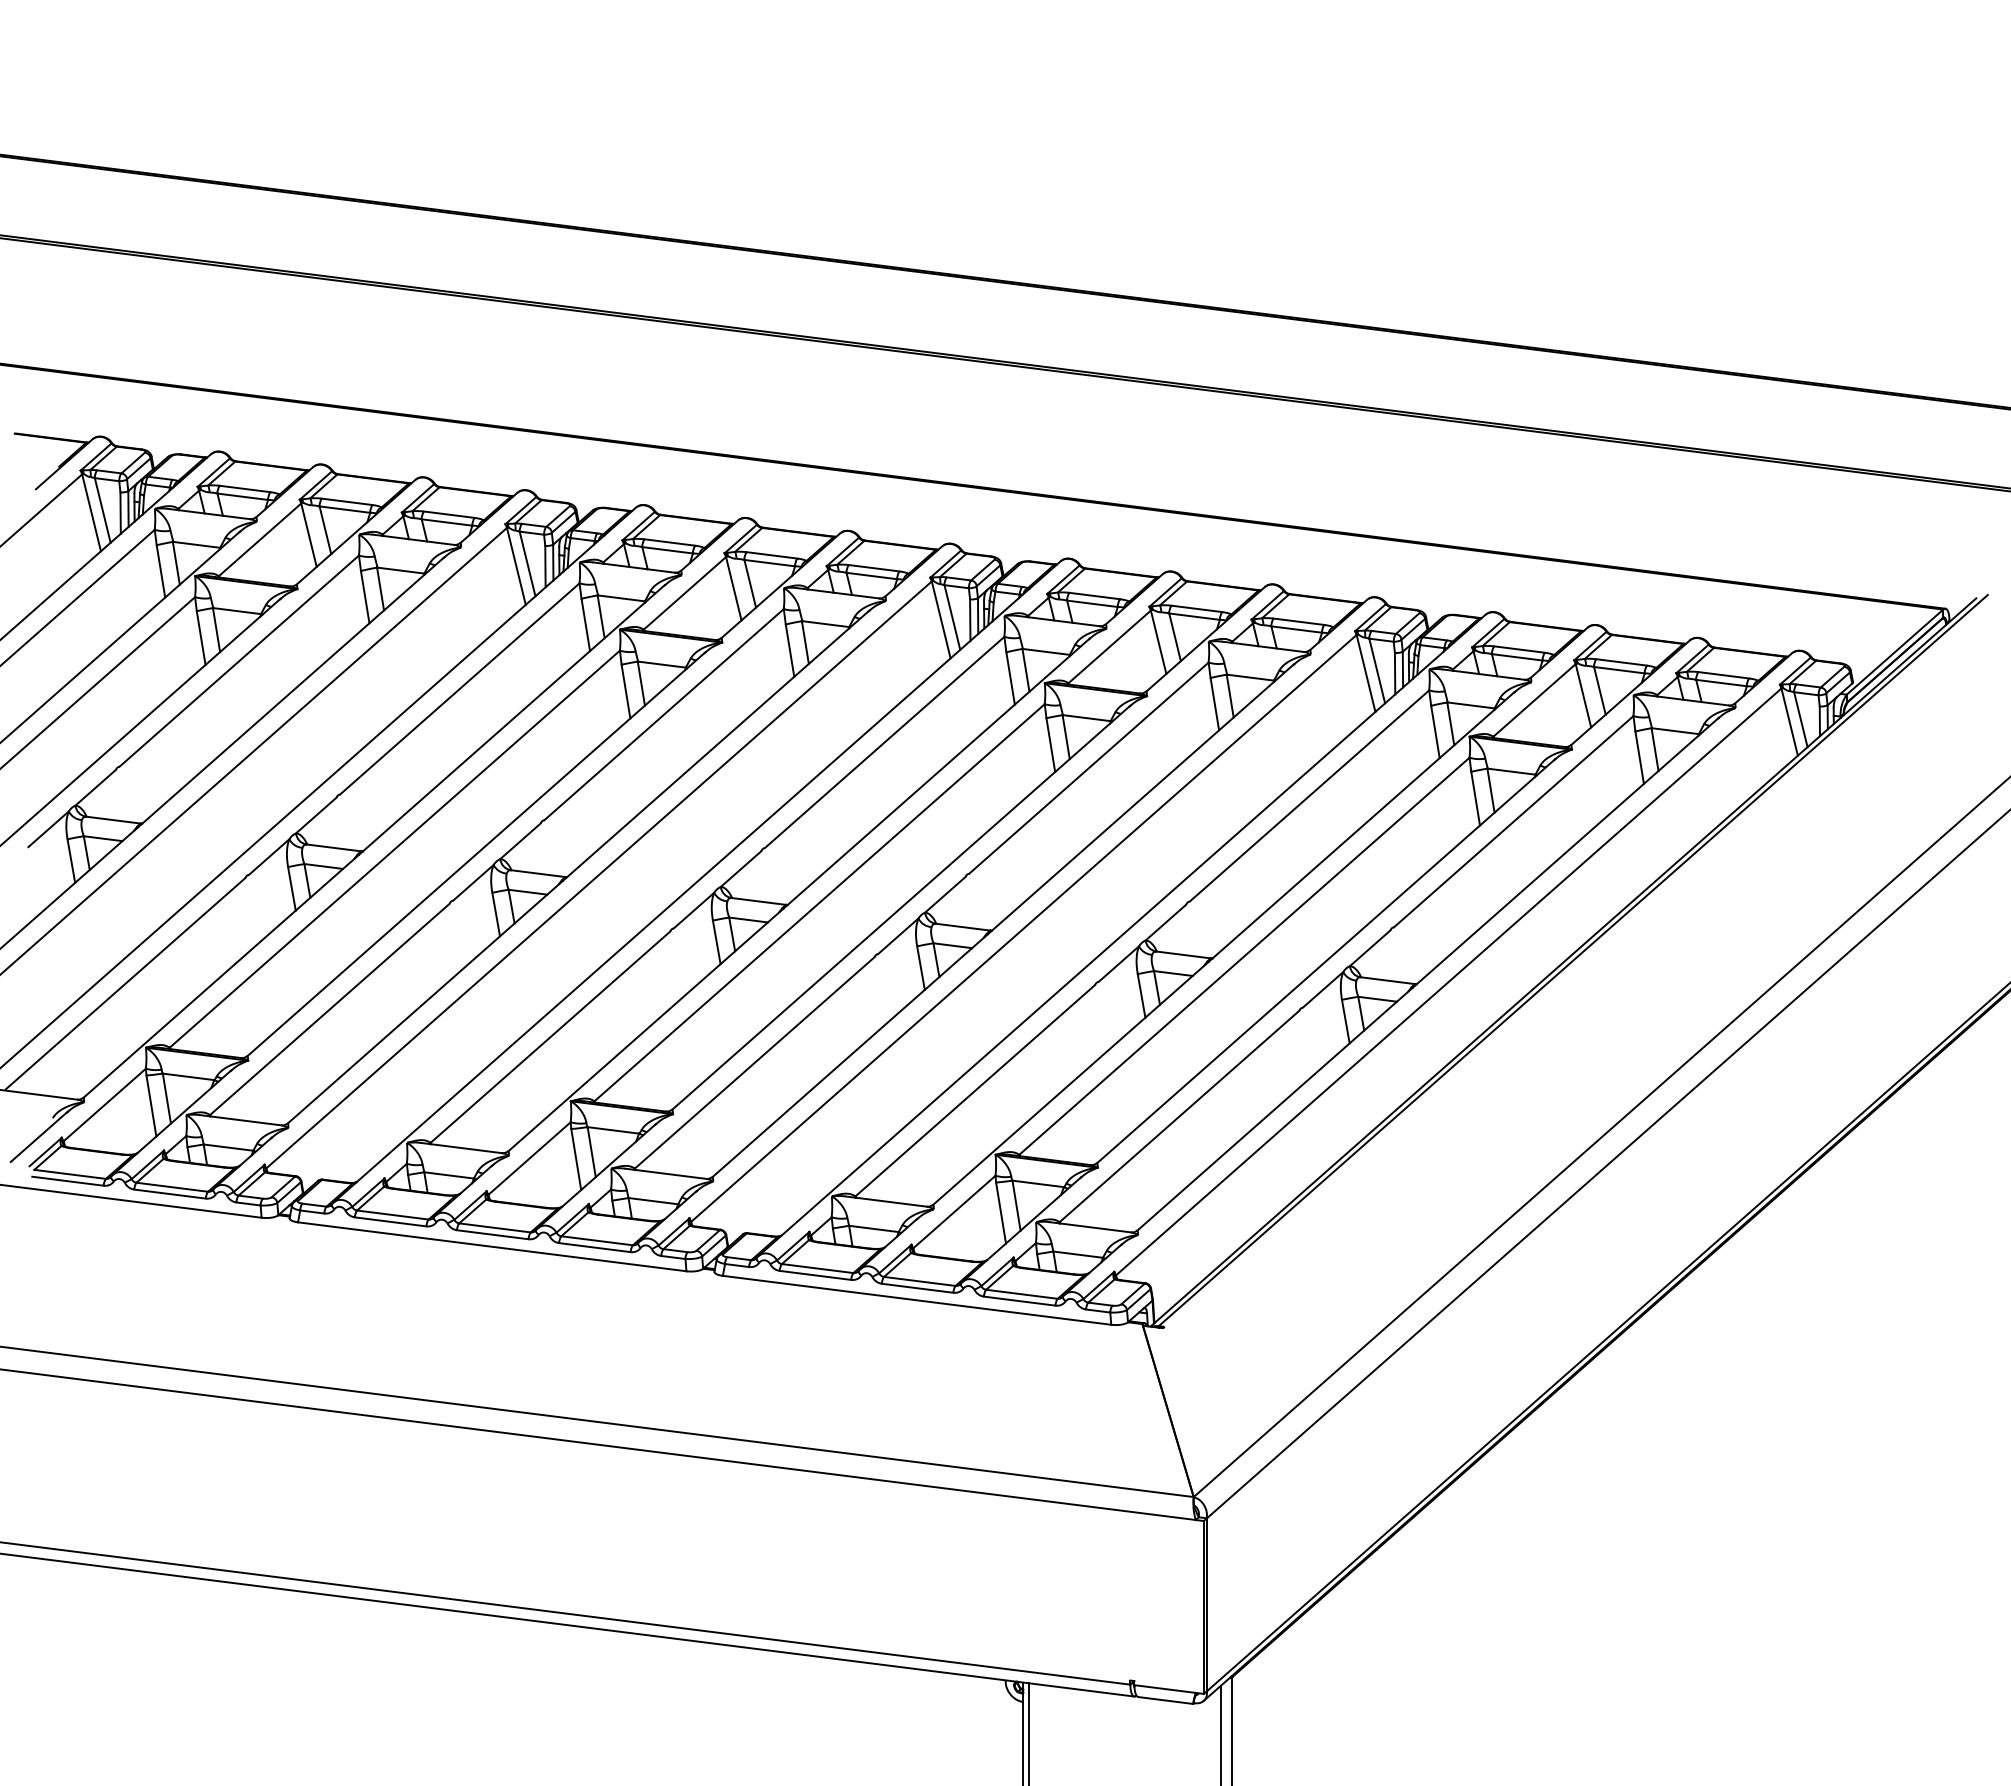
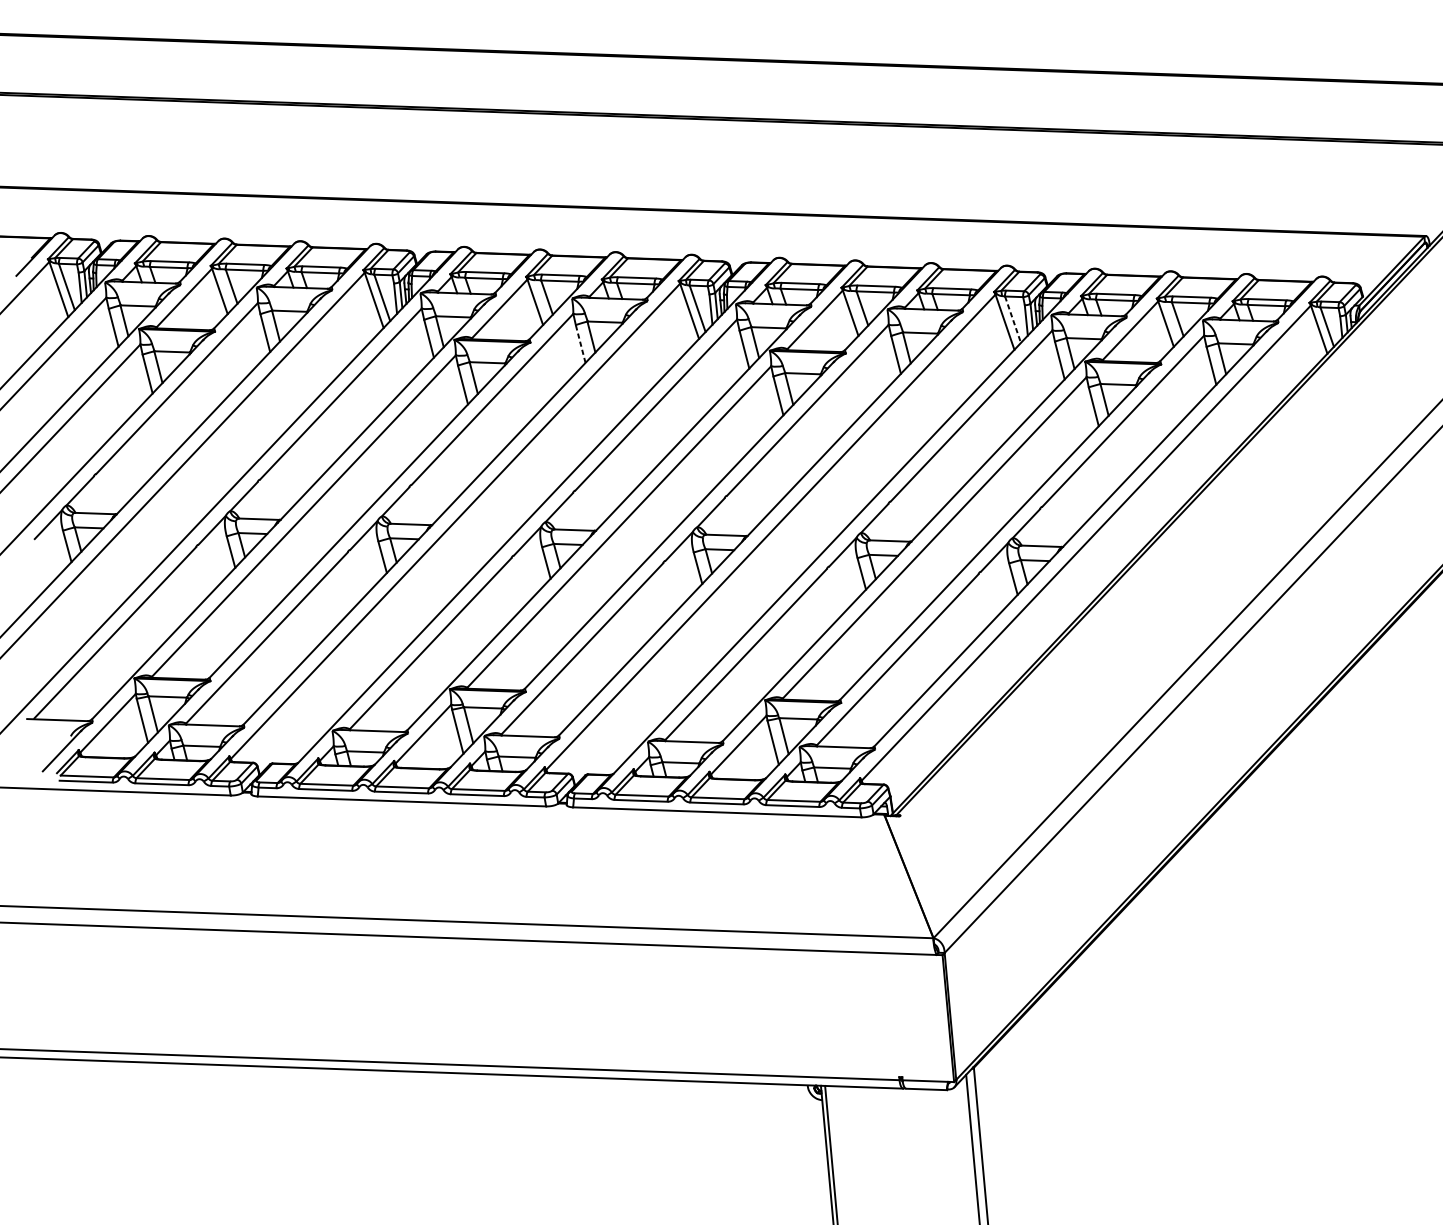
line: (789, 650) -> (580, 343), solid -> dashed
line: (1377, 671) -> (1013, 320), solid -> dashed

